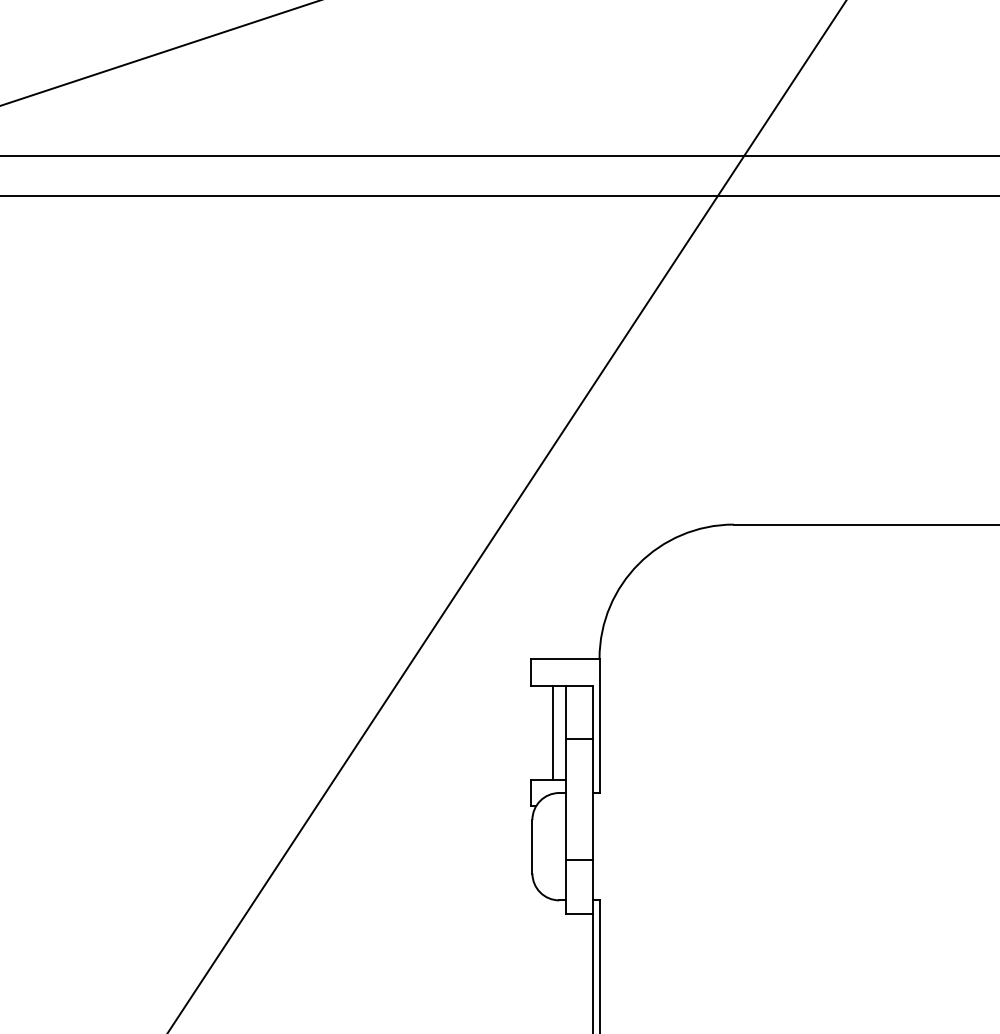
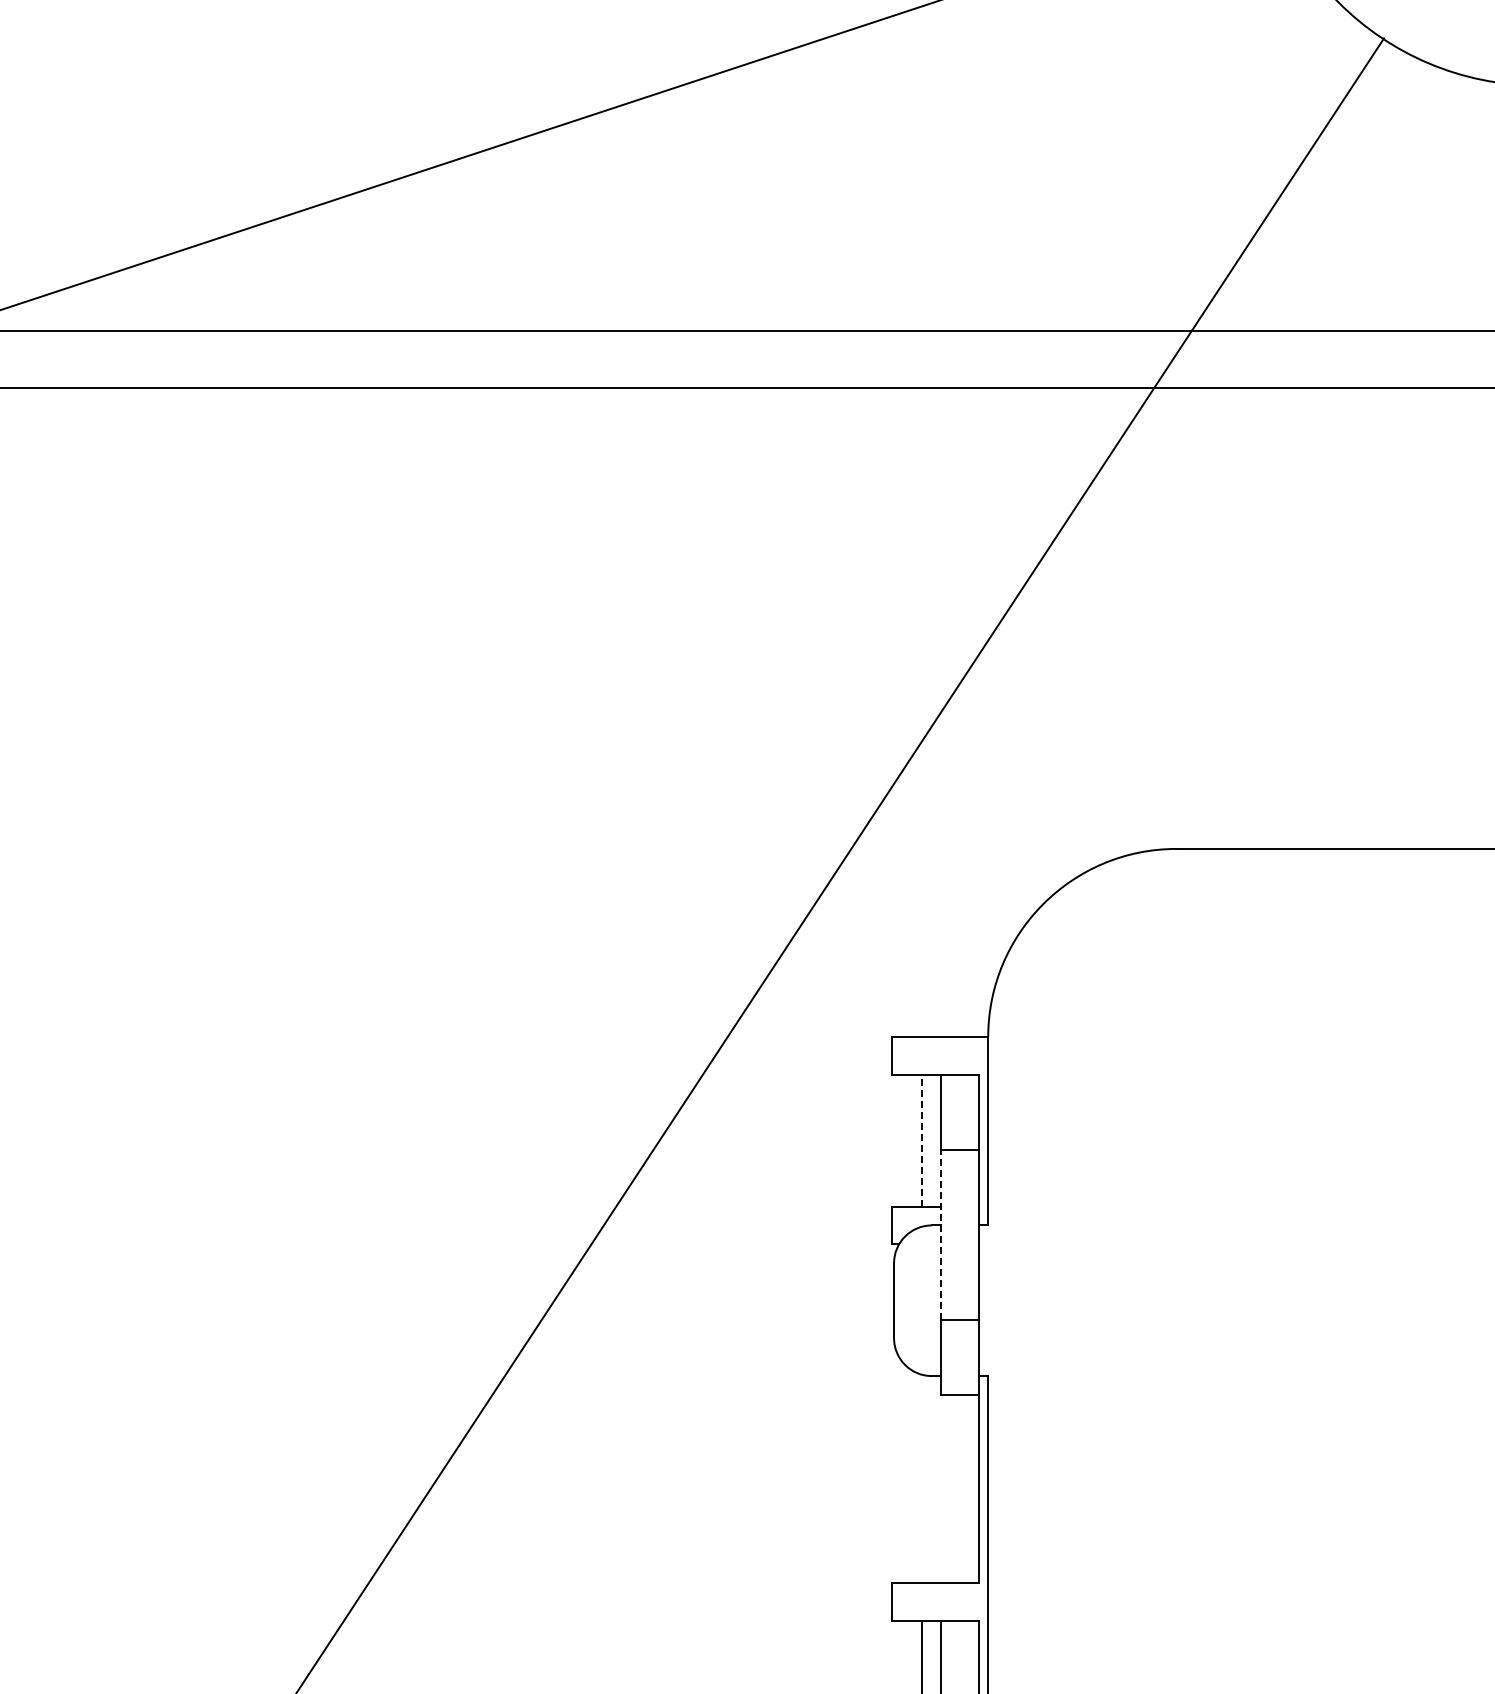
line: (552, 732) -> (922, 1140), solid -> dashed
line: (566, 799) -> (941, 1234), solid -> dashed

